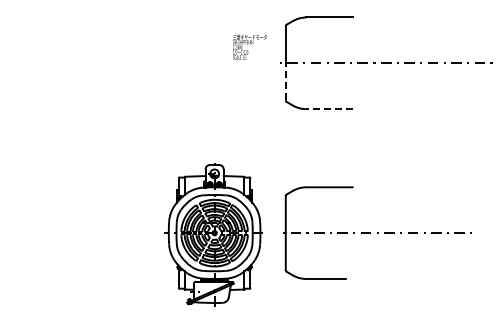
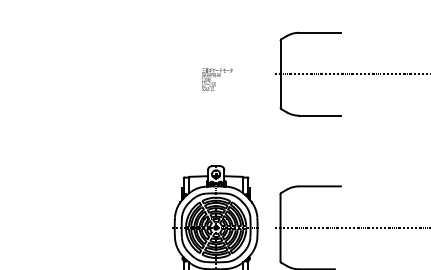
text: (249, 47) -> (216, 79), moved
line: (285, 81) -> (280, 90), dashed -> solid
line: (328, 109) -> (319, 116), dashed -> solid

